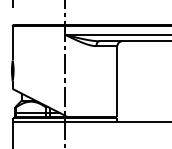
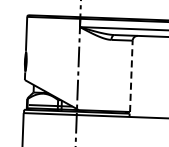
line: (117, 80) -> (131, 75), solid -> dashed

